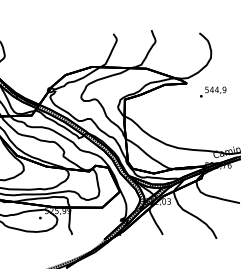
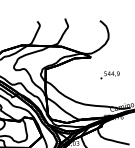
text: (213, 91) -> (110, 74), moved

